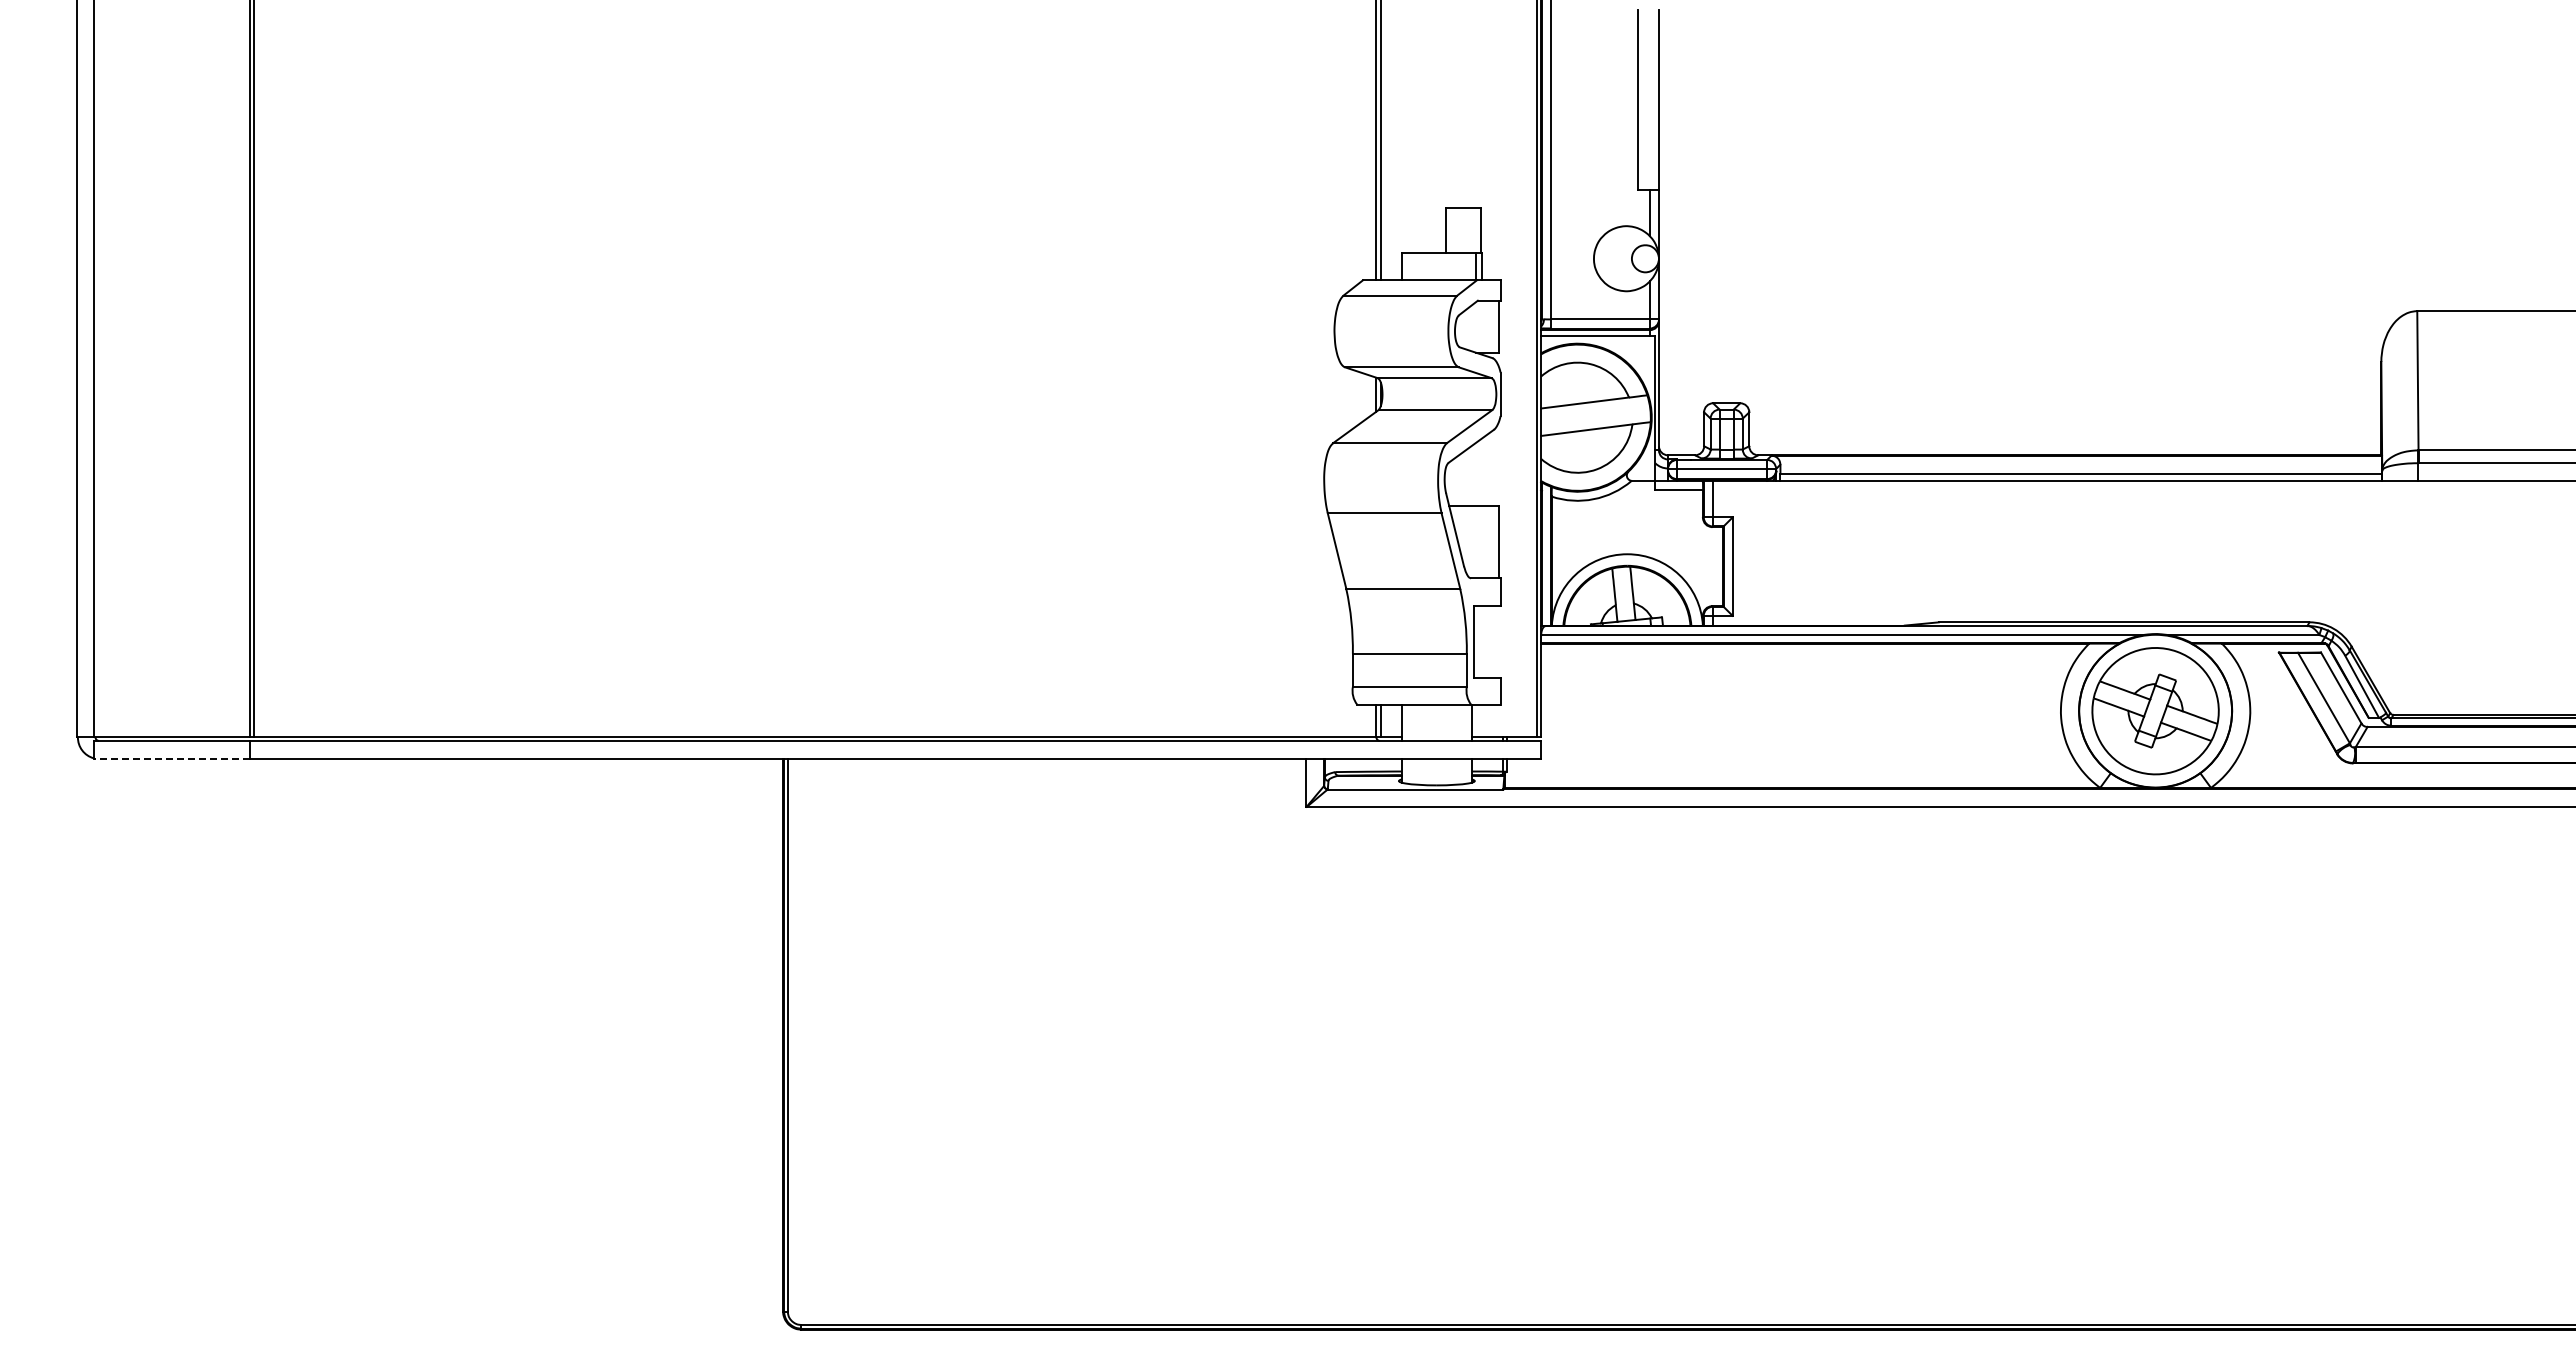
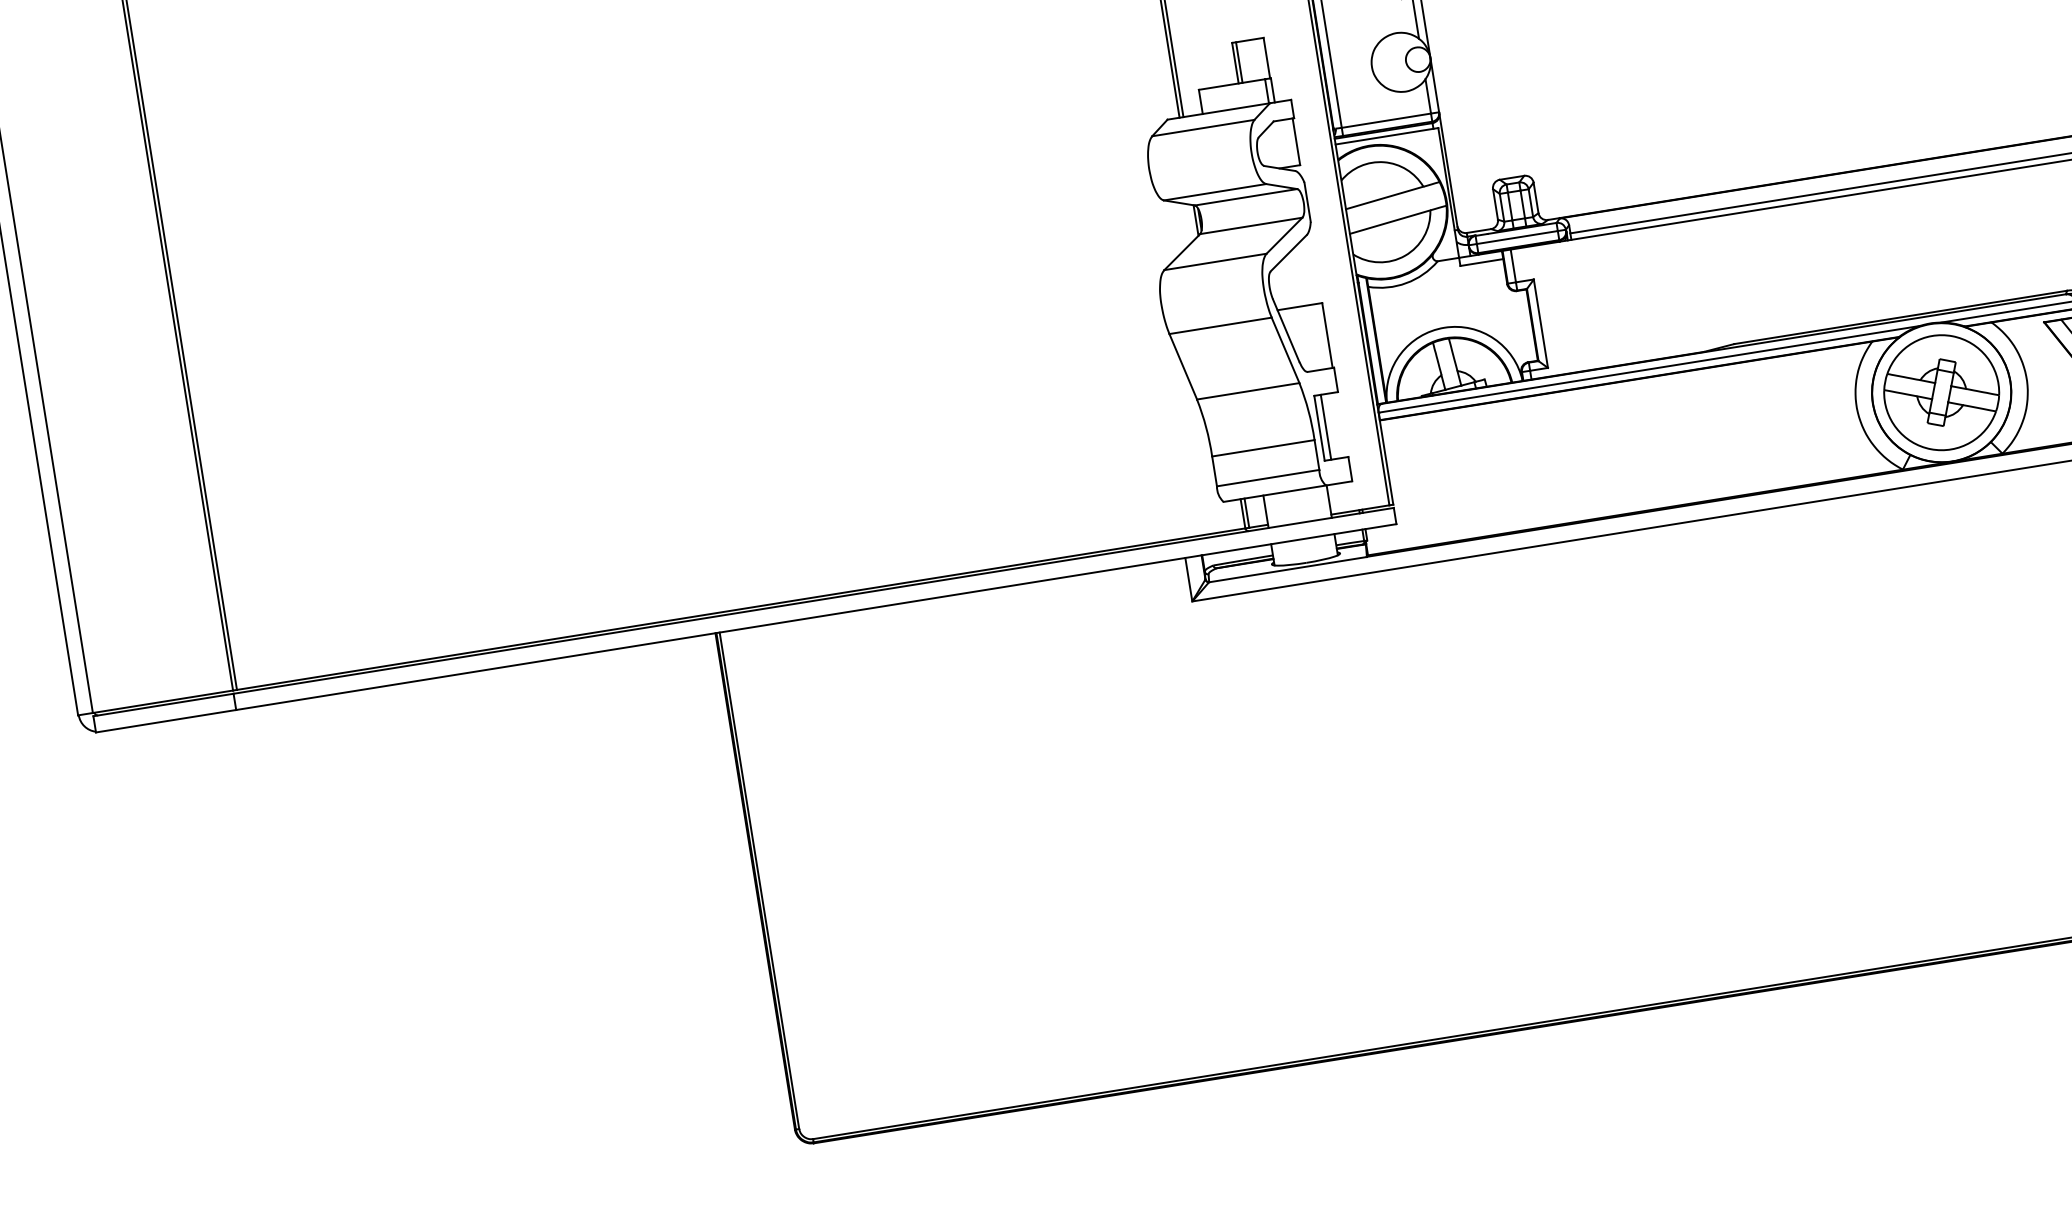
line: (1450, 230) -> (1239, 62), added
line: (1481, 641) -> (1326, 427), added
line: (171, 759) -> (166, 721), dashed -> solid

